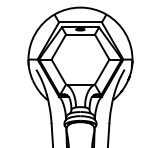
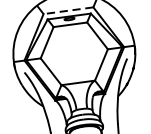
line: (79, 22) -> (67, 10), solid -> dashed

